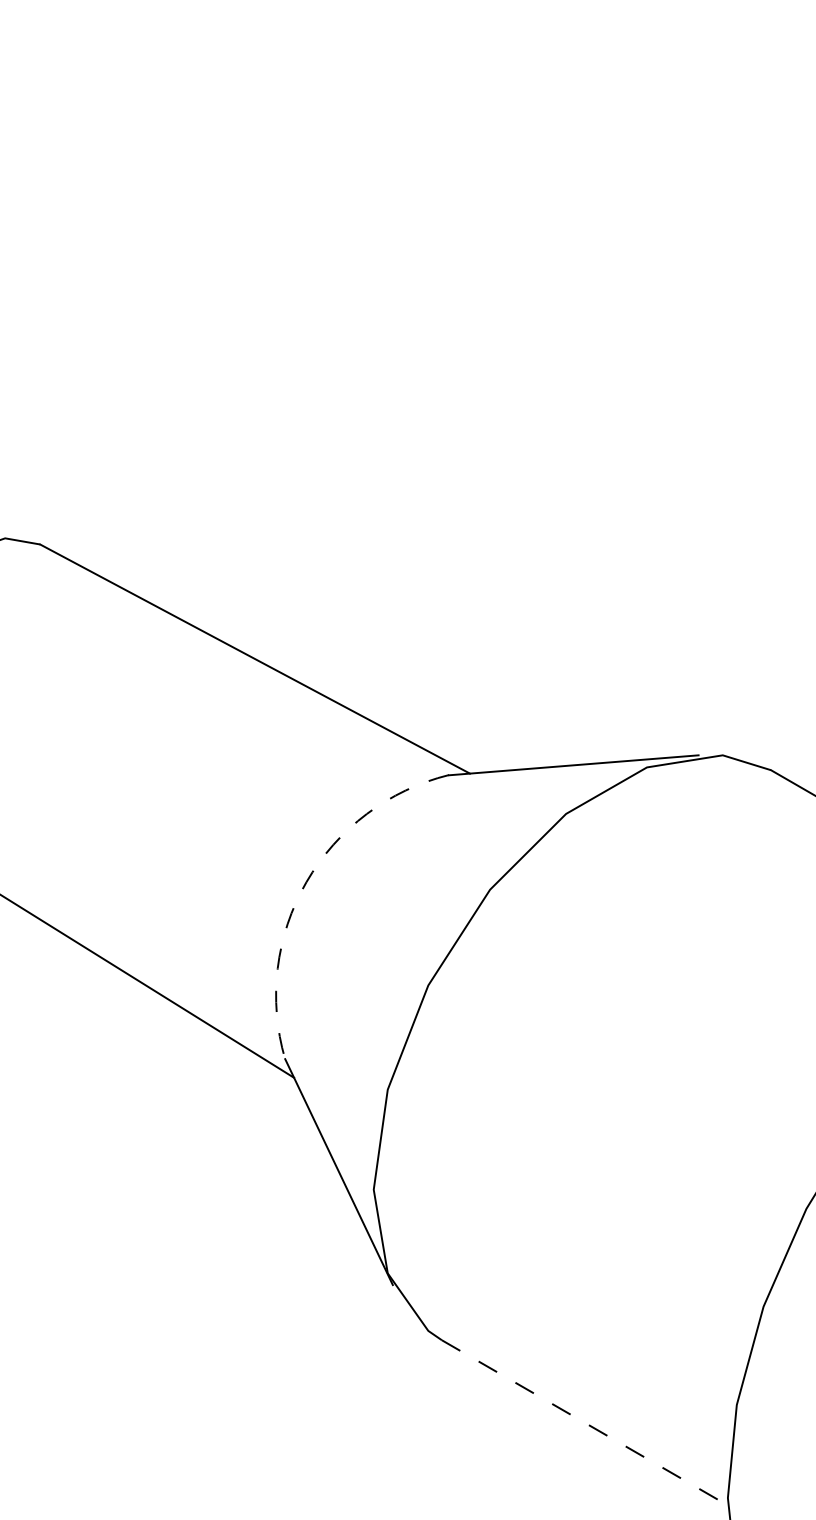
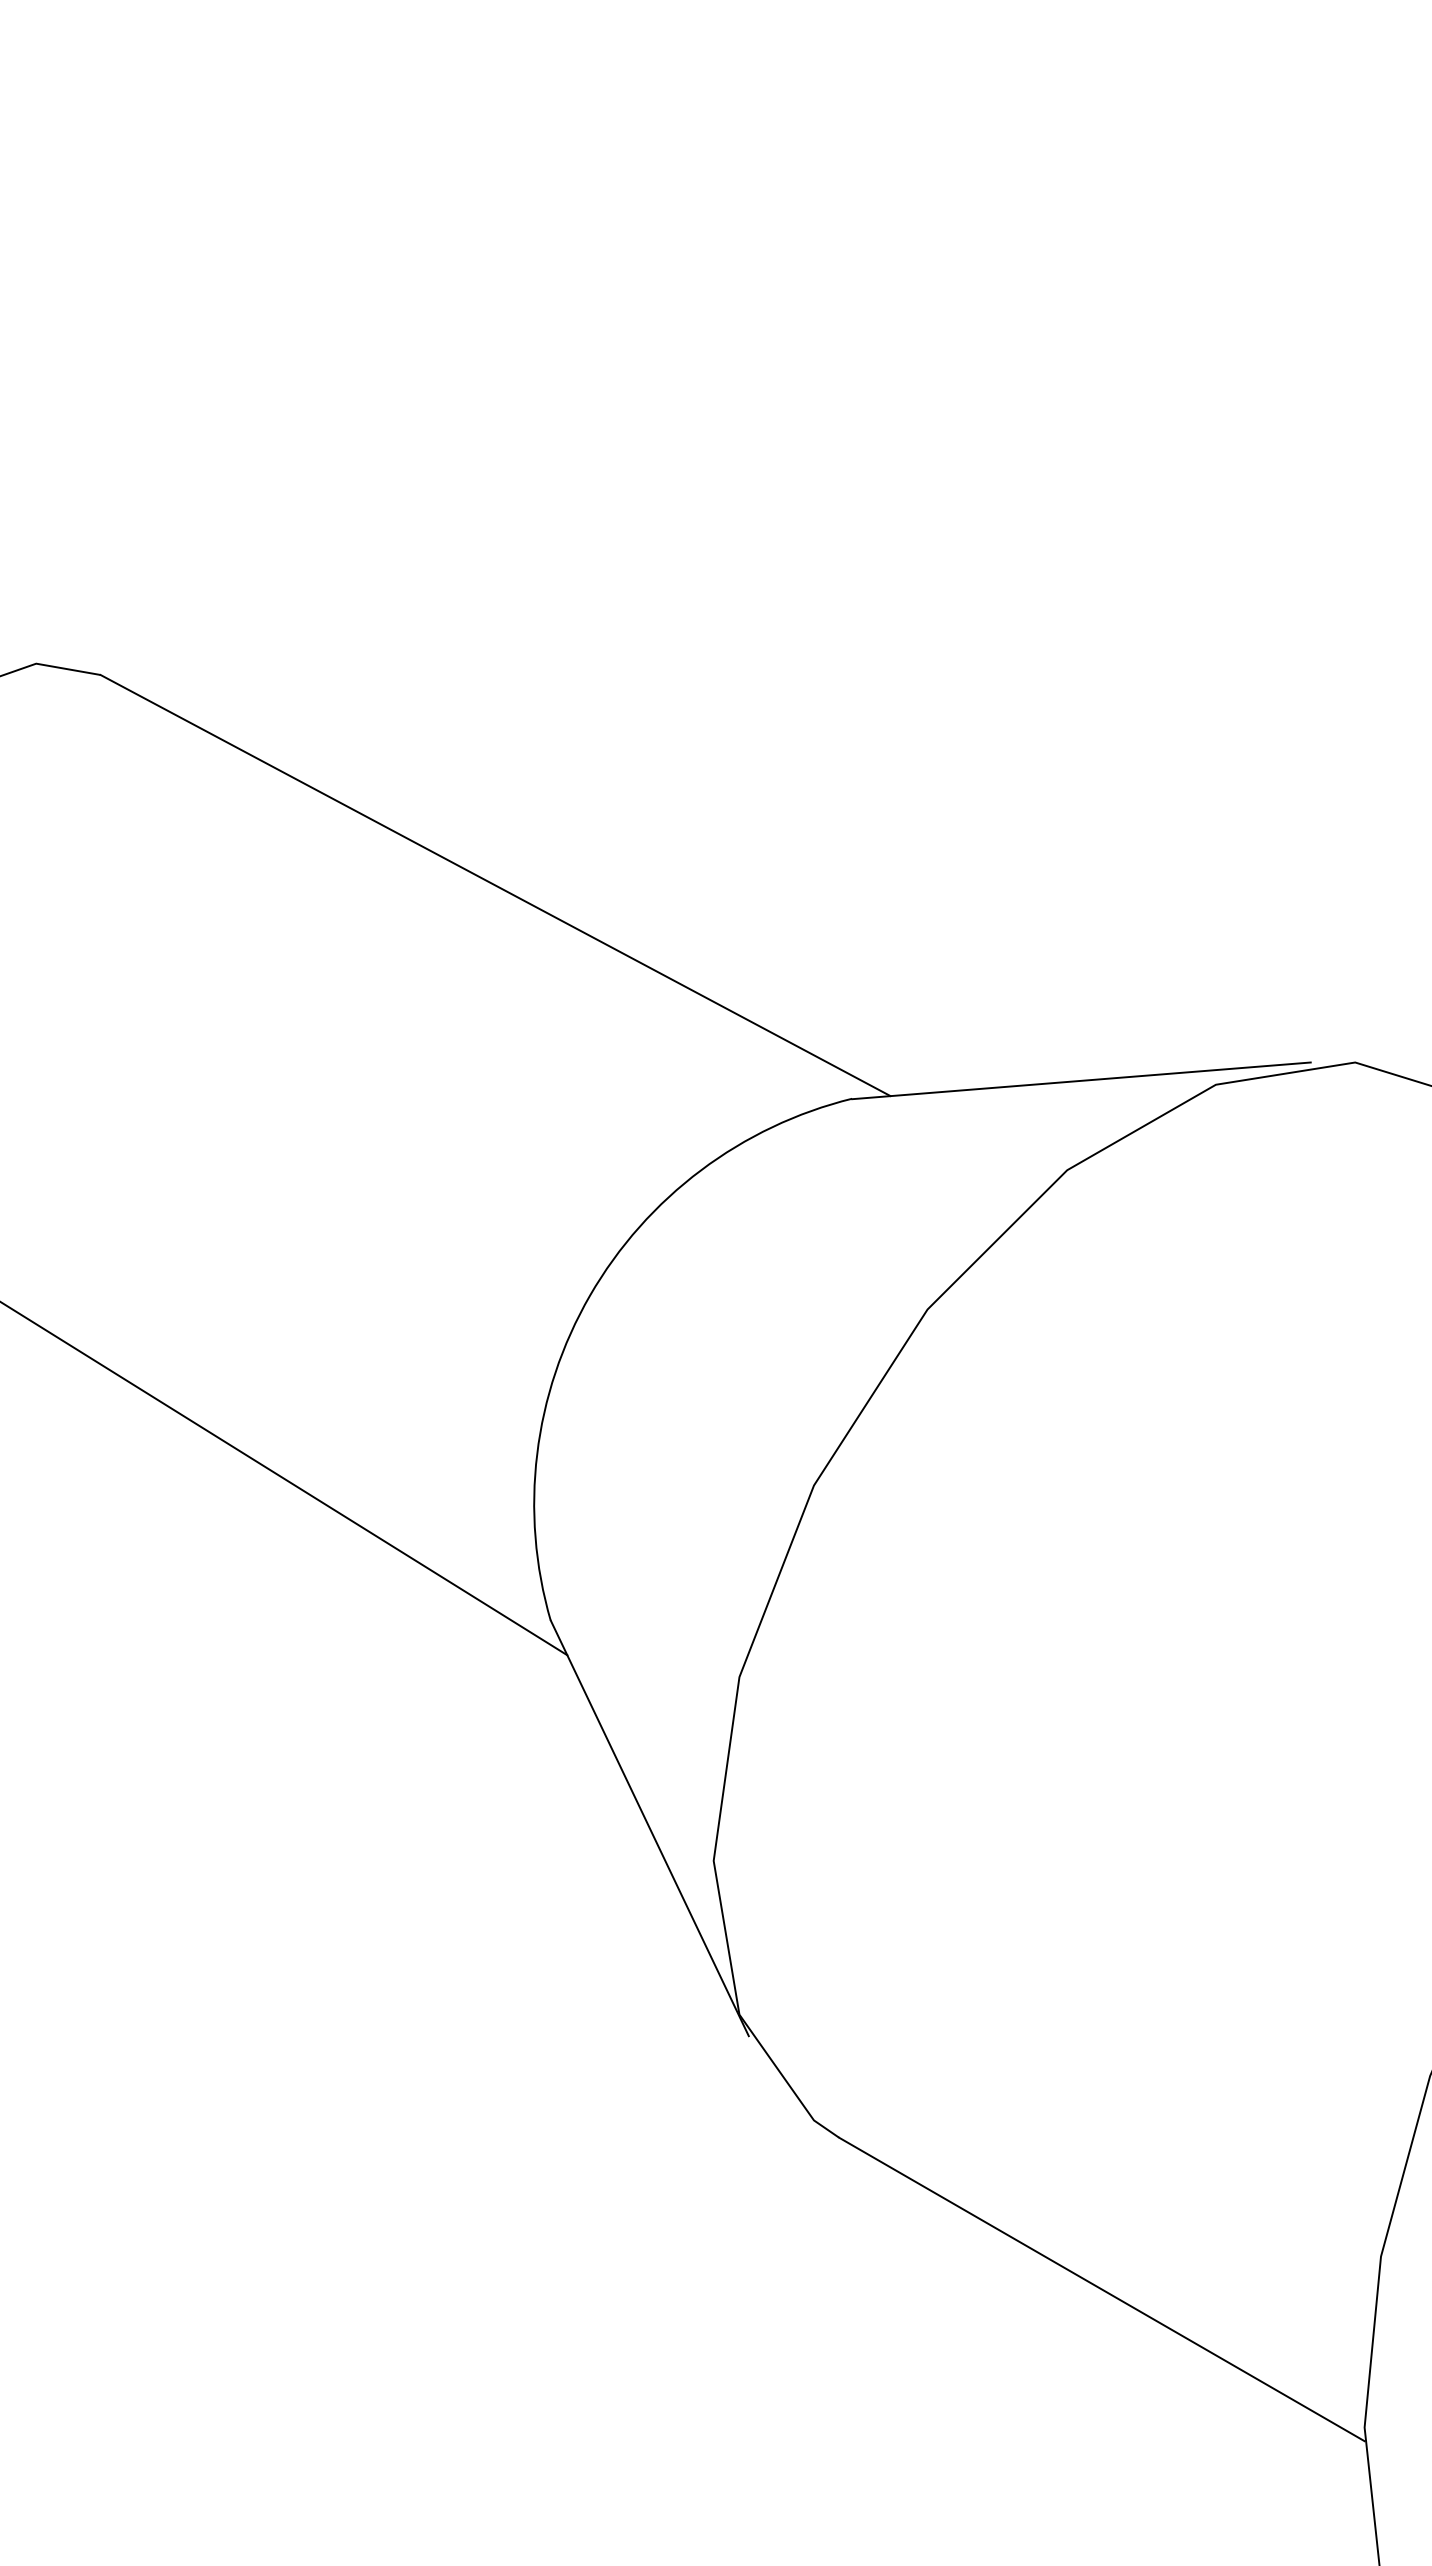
arc: (306, 882) -> (590, 1296), dashed -> solid
line: (585, 1423) -> (1102, 2290), dashed -> solid

